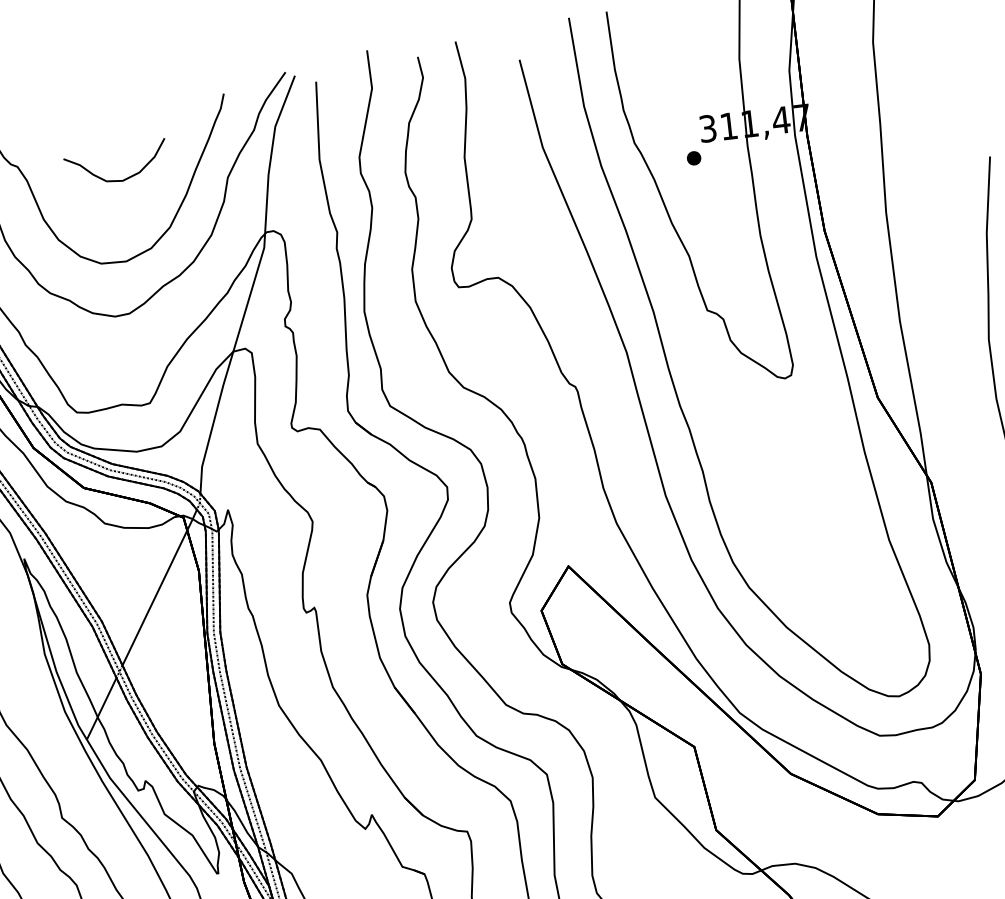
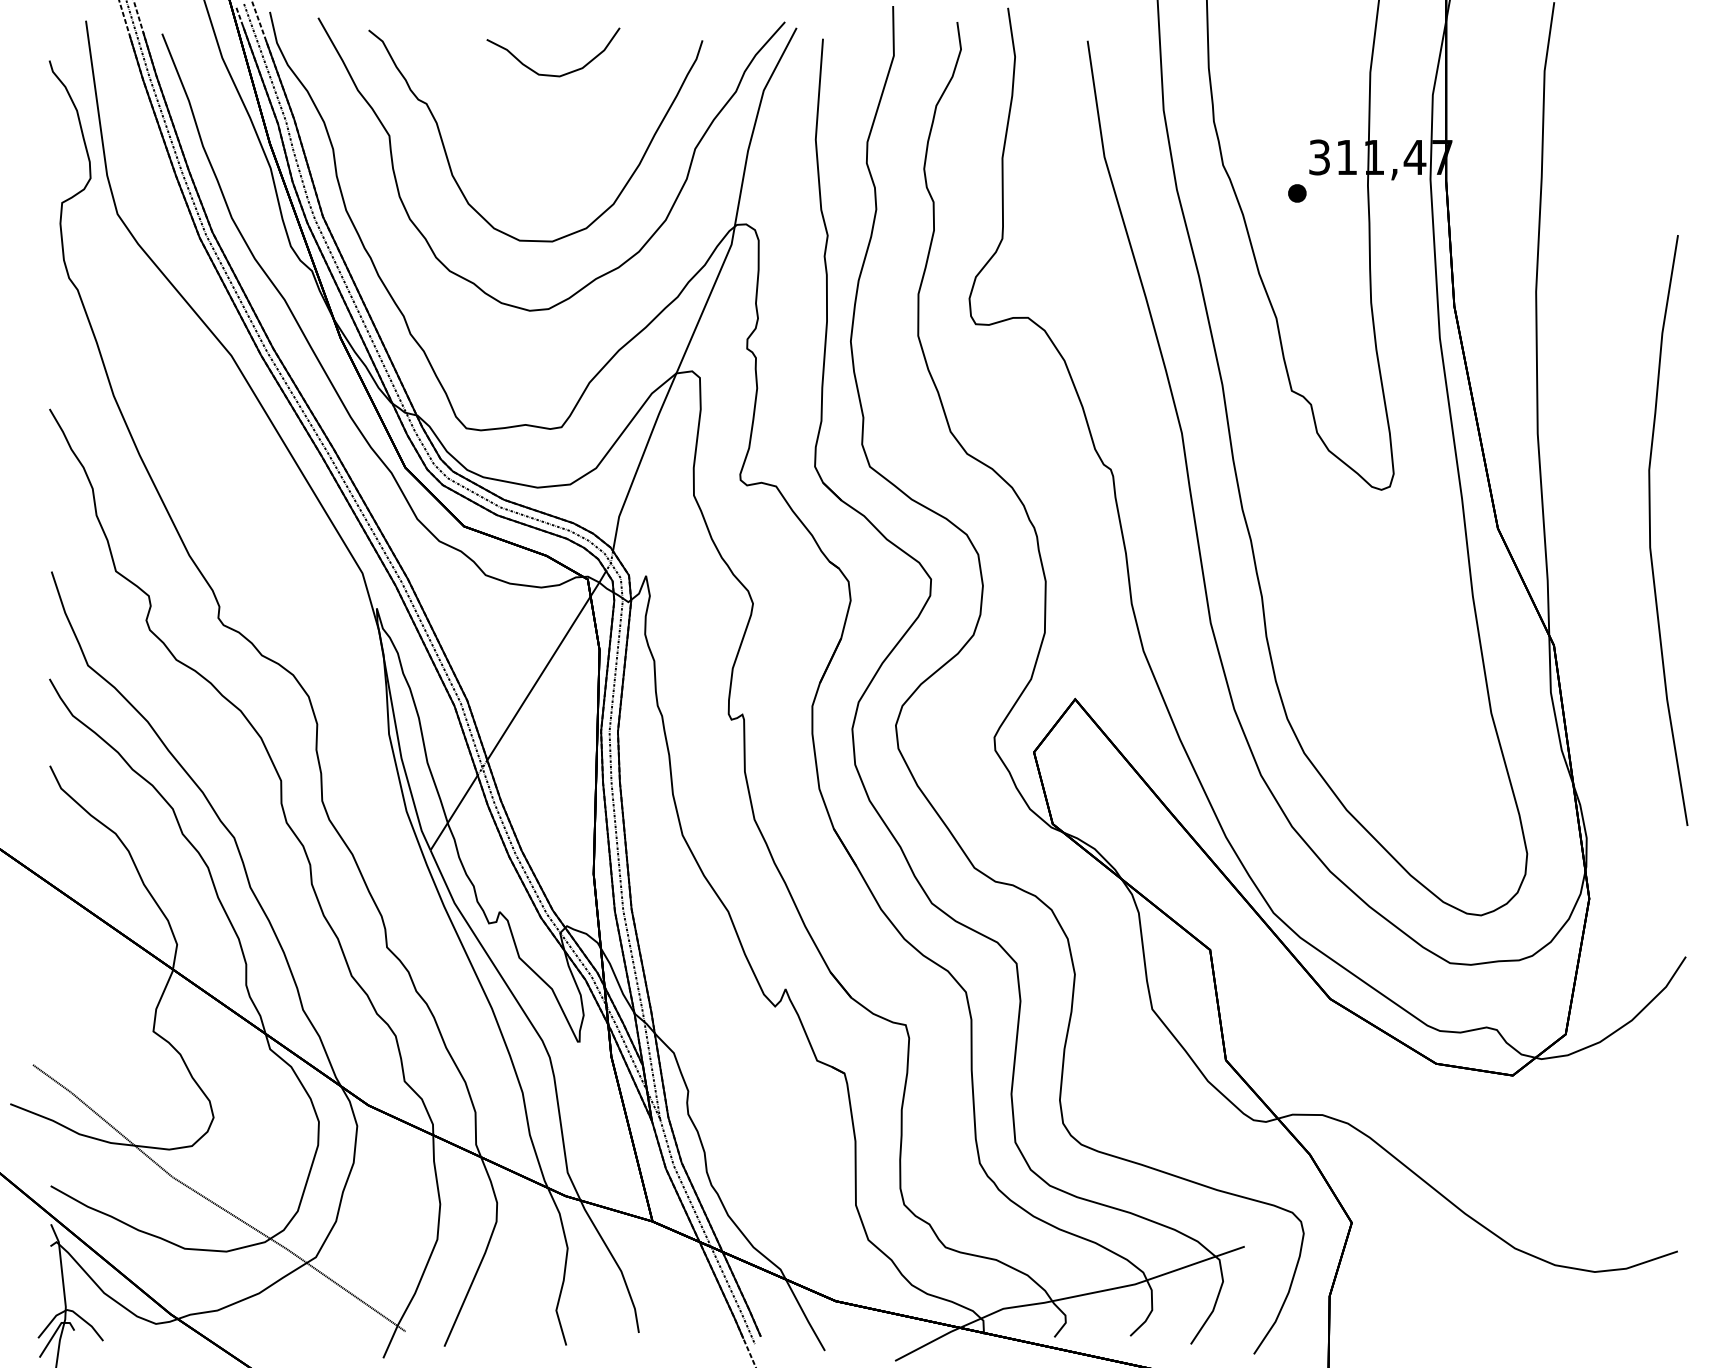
part: (117, 180) -> (552, 74), moved

